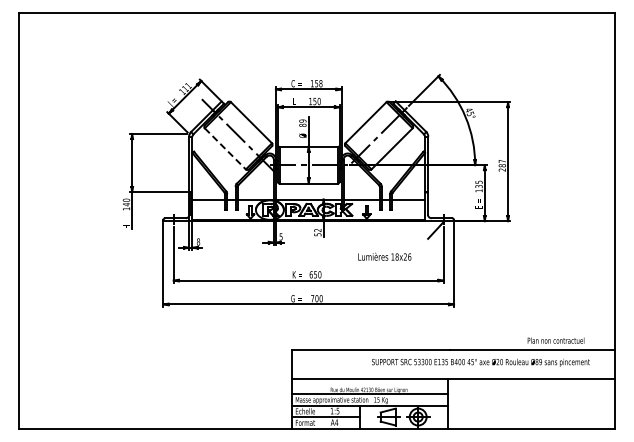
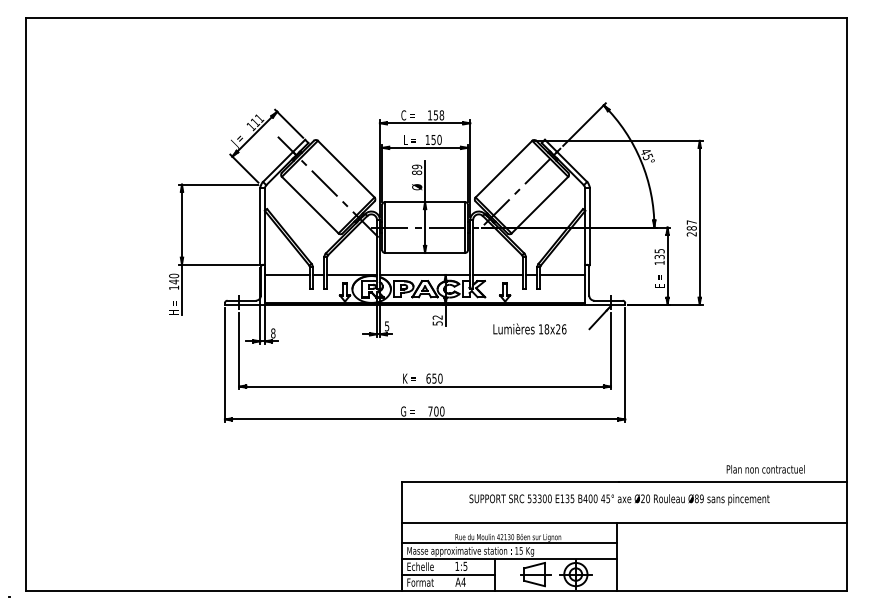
line: (225, 149) -> (310, 206), dashed -> solid
text: (384, 256) -> (529, 328), moved
text: (480, 362) -> (619, 499), moved

